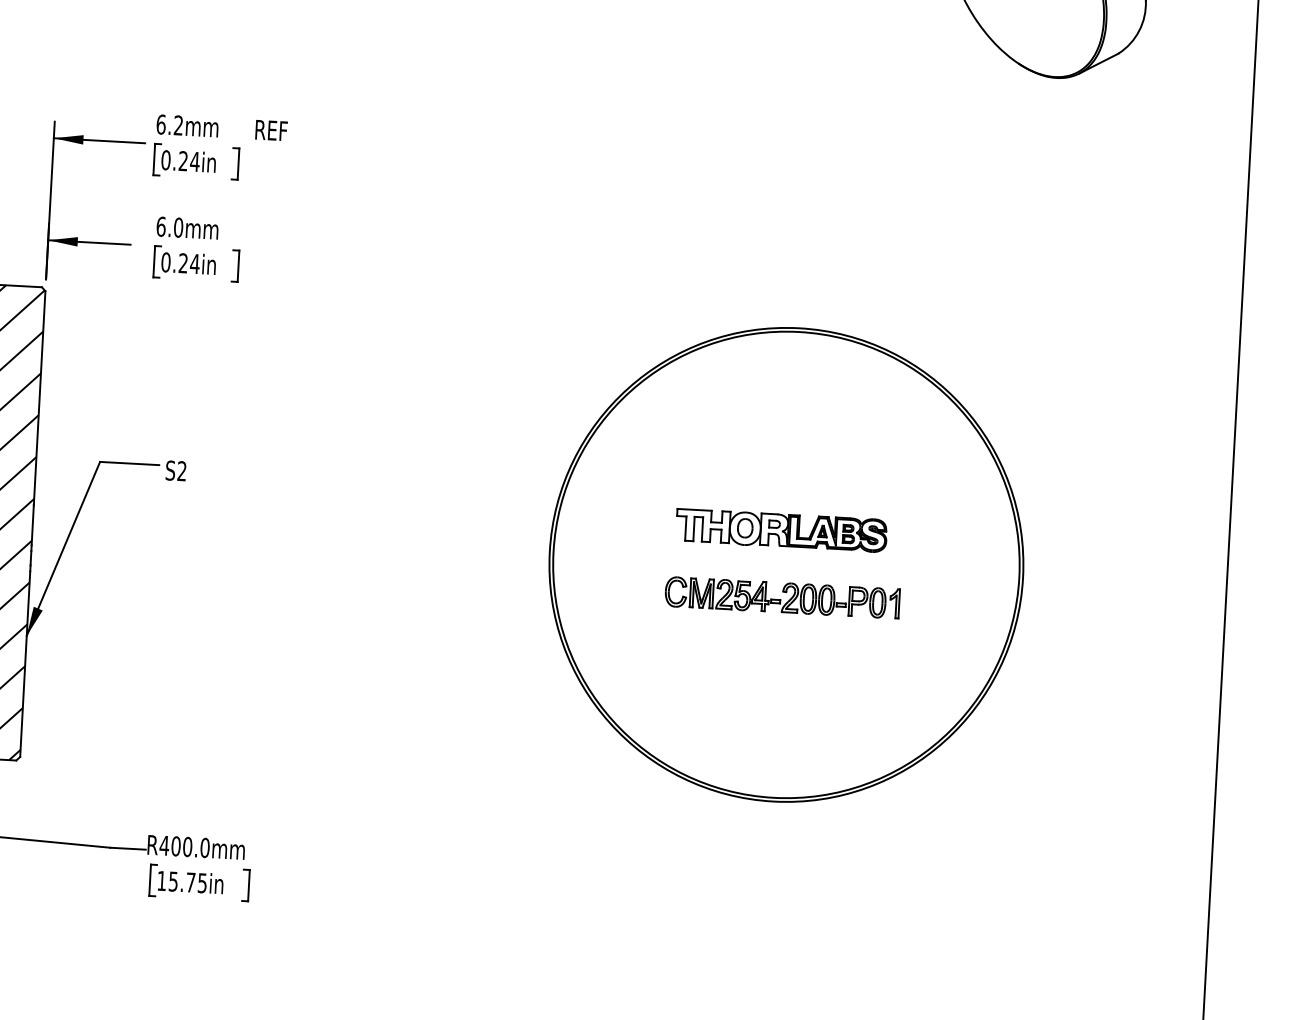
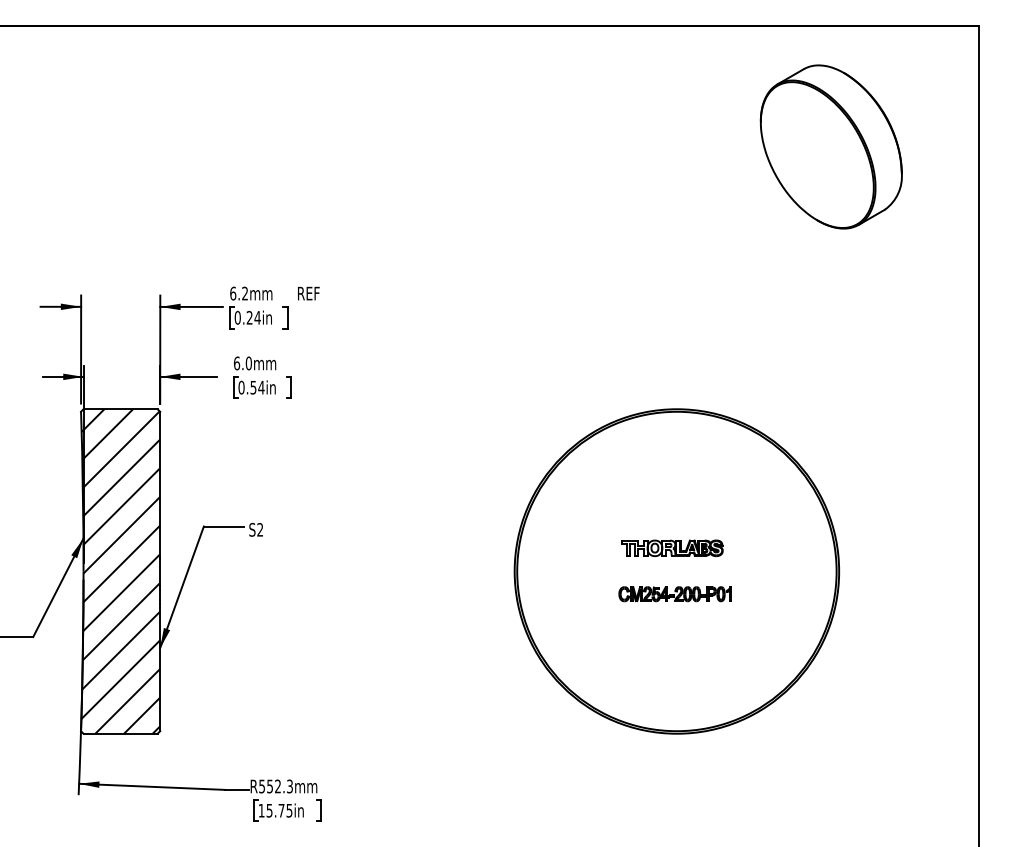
text: (183, 263) -> (253, 387), 0.24in -> 0.54in
part: (781, 531) -> (672, 548), size x0.7
part: (781, 598) -> (674, 594), size x0.7
text: (183, 846) -> (275, 786), R400.0mm -> R552.3mm

